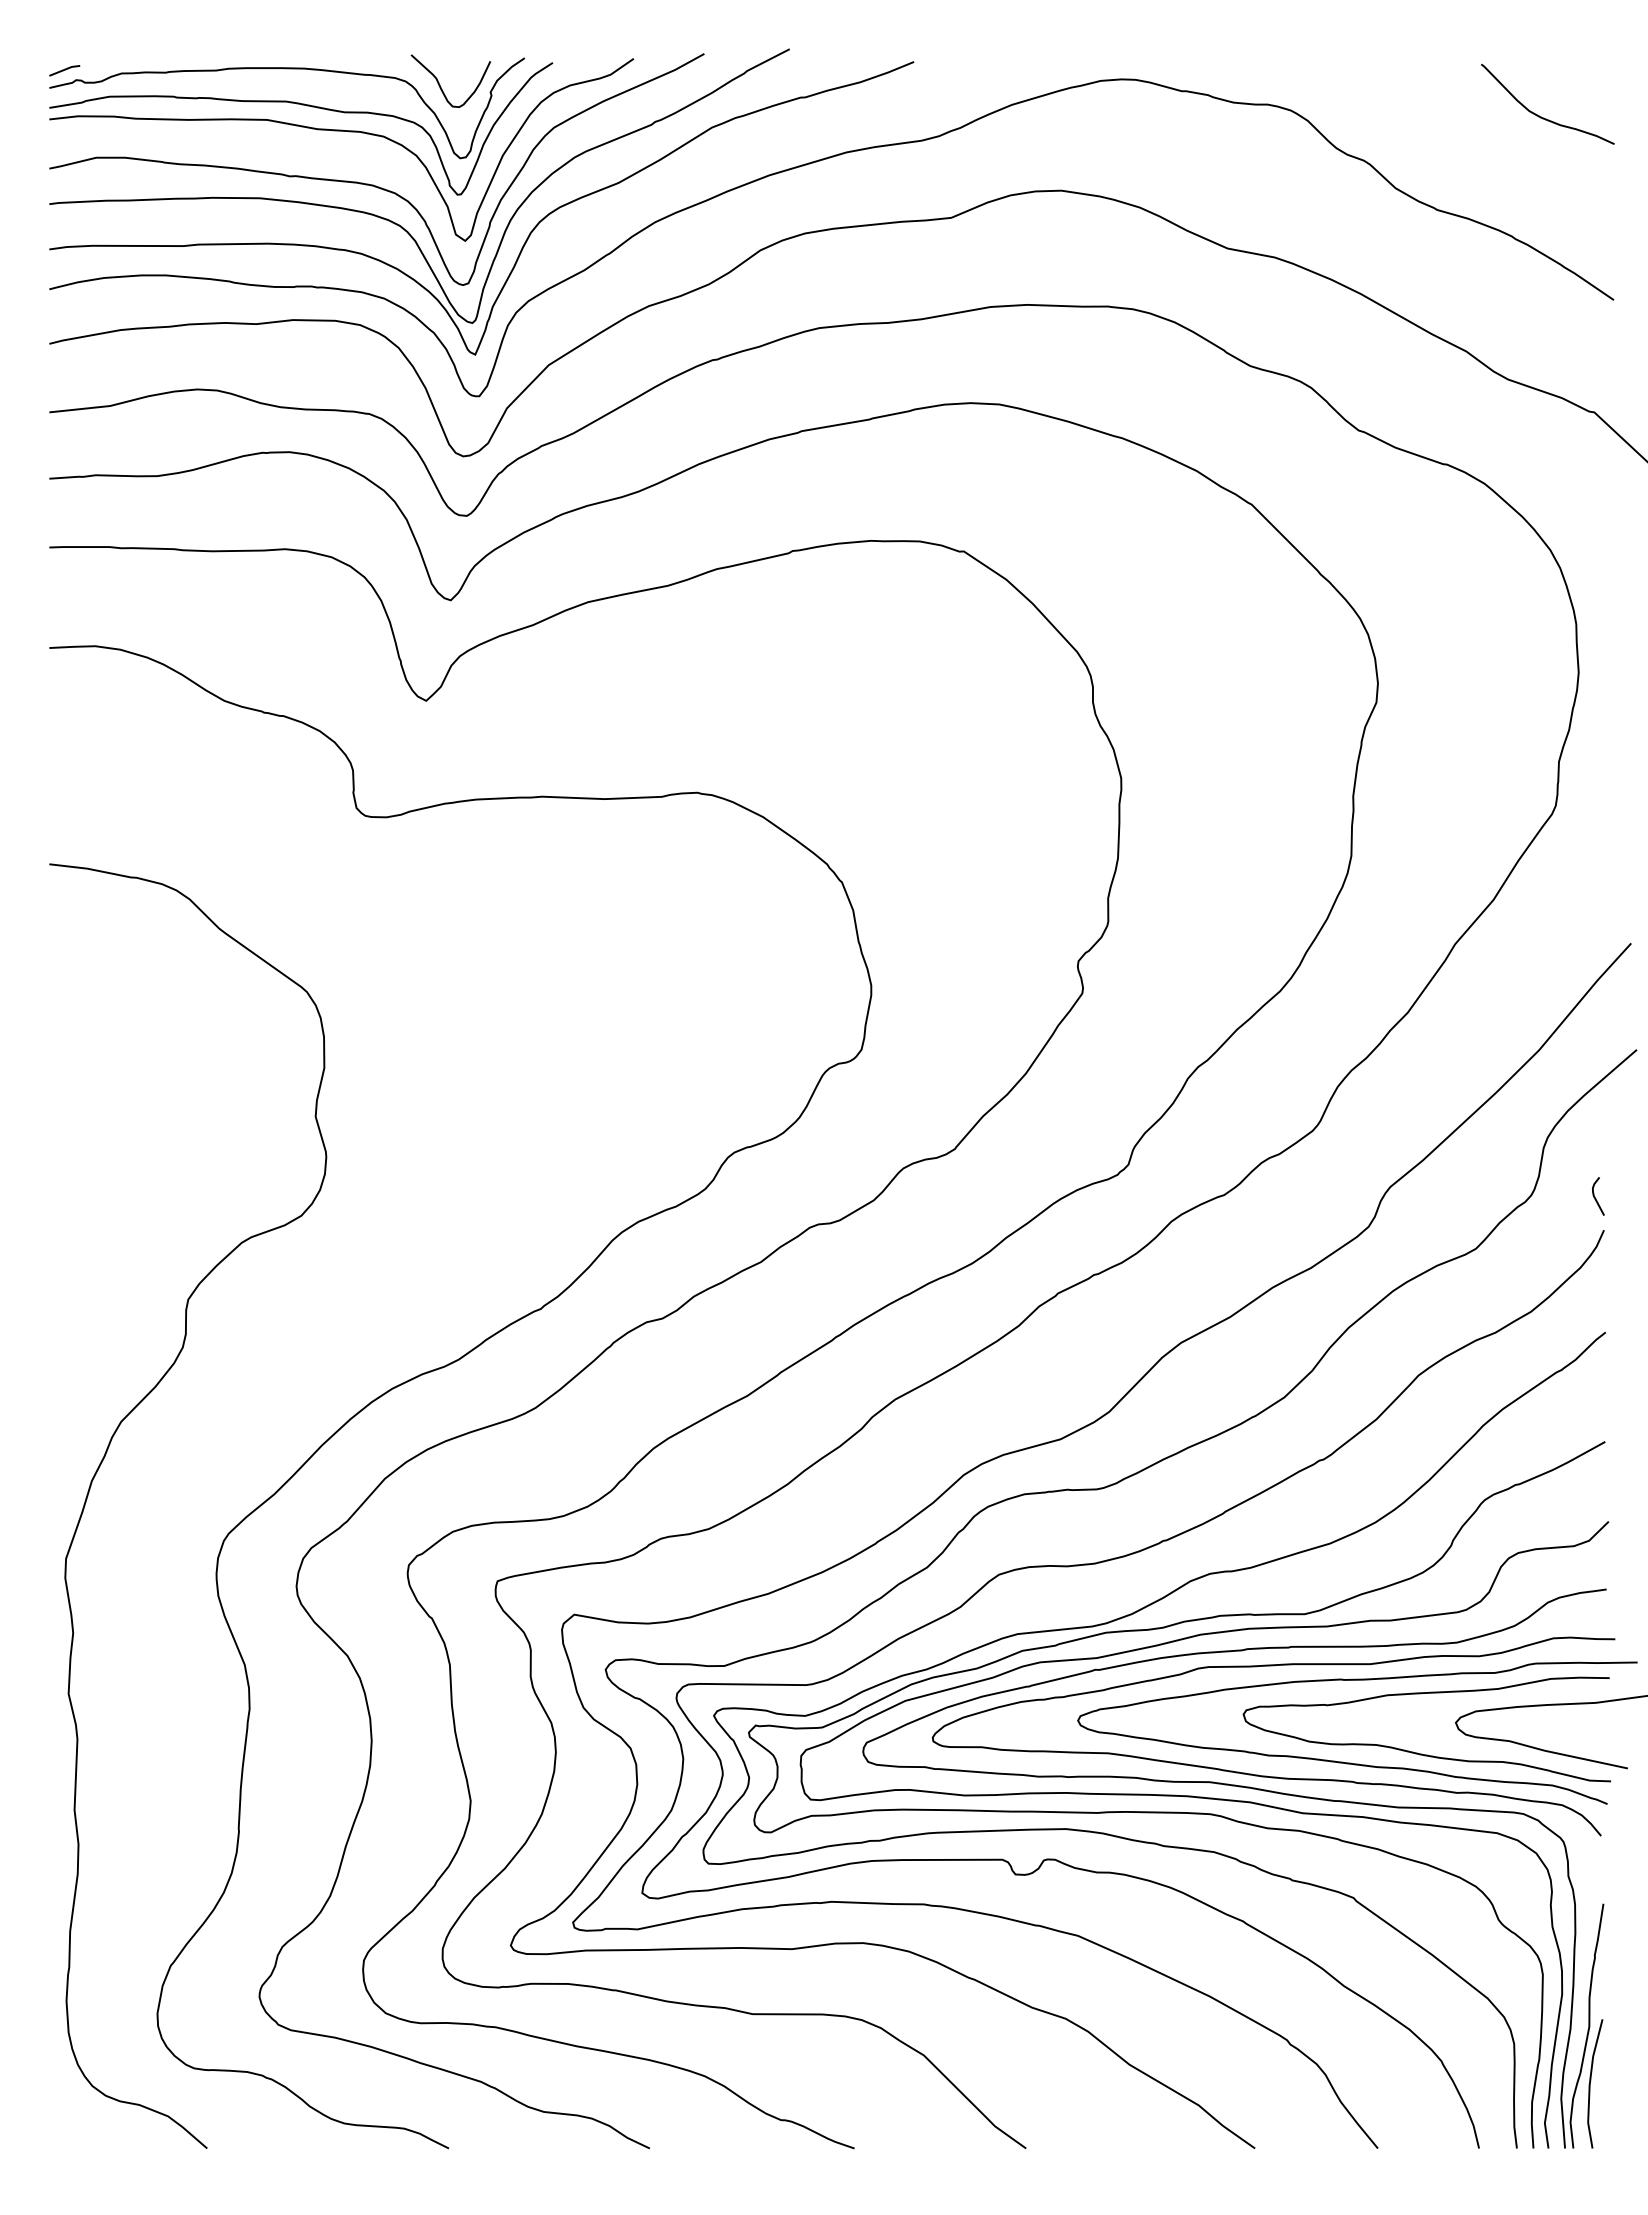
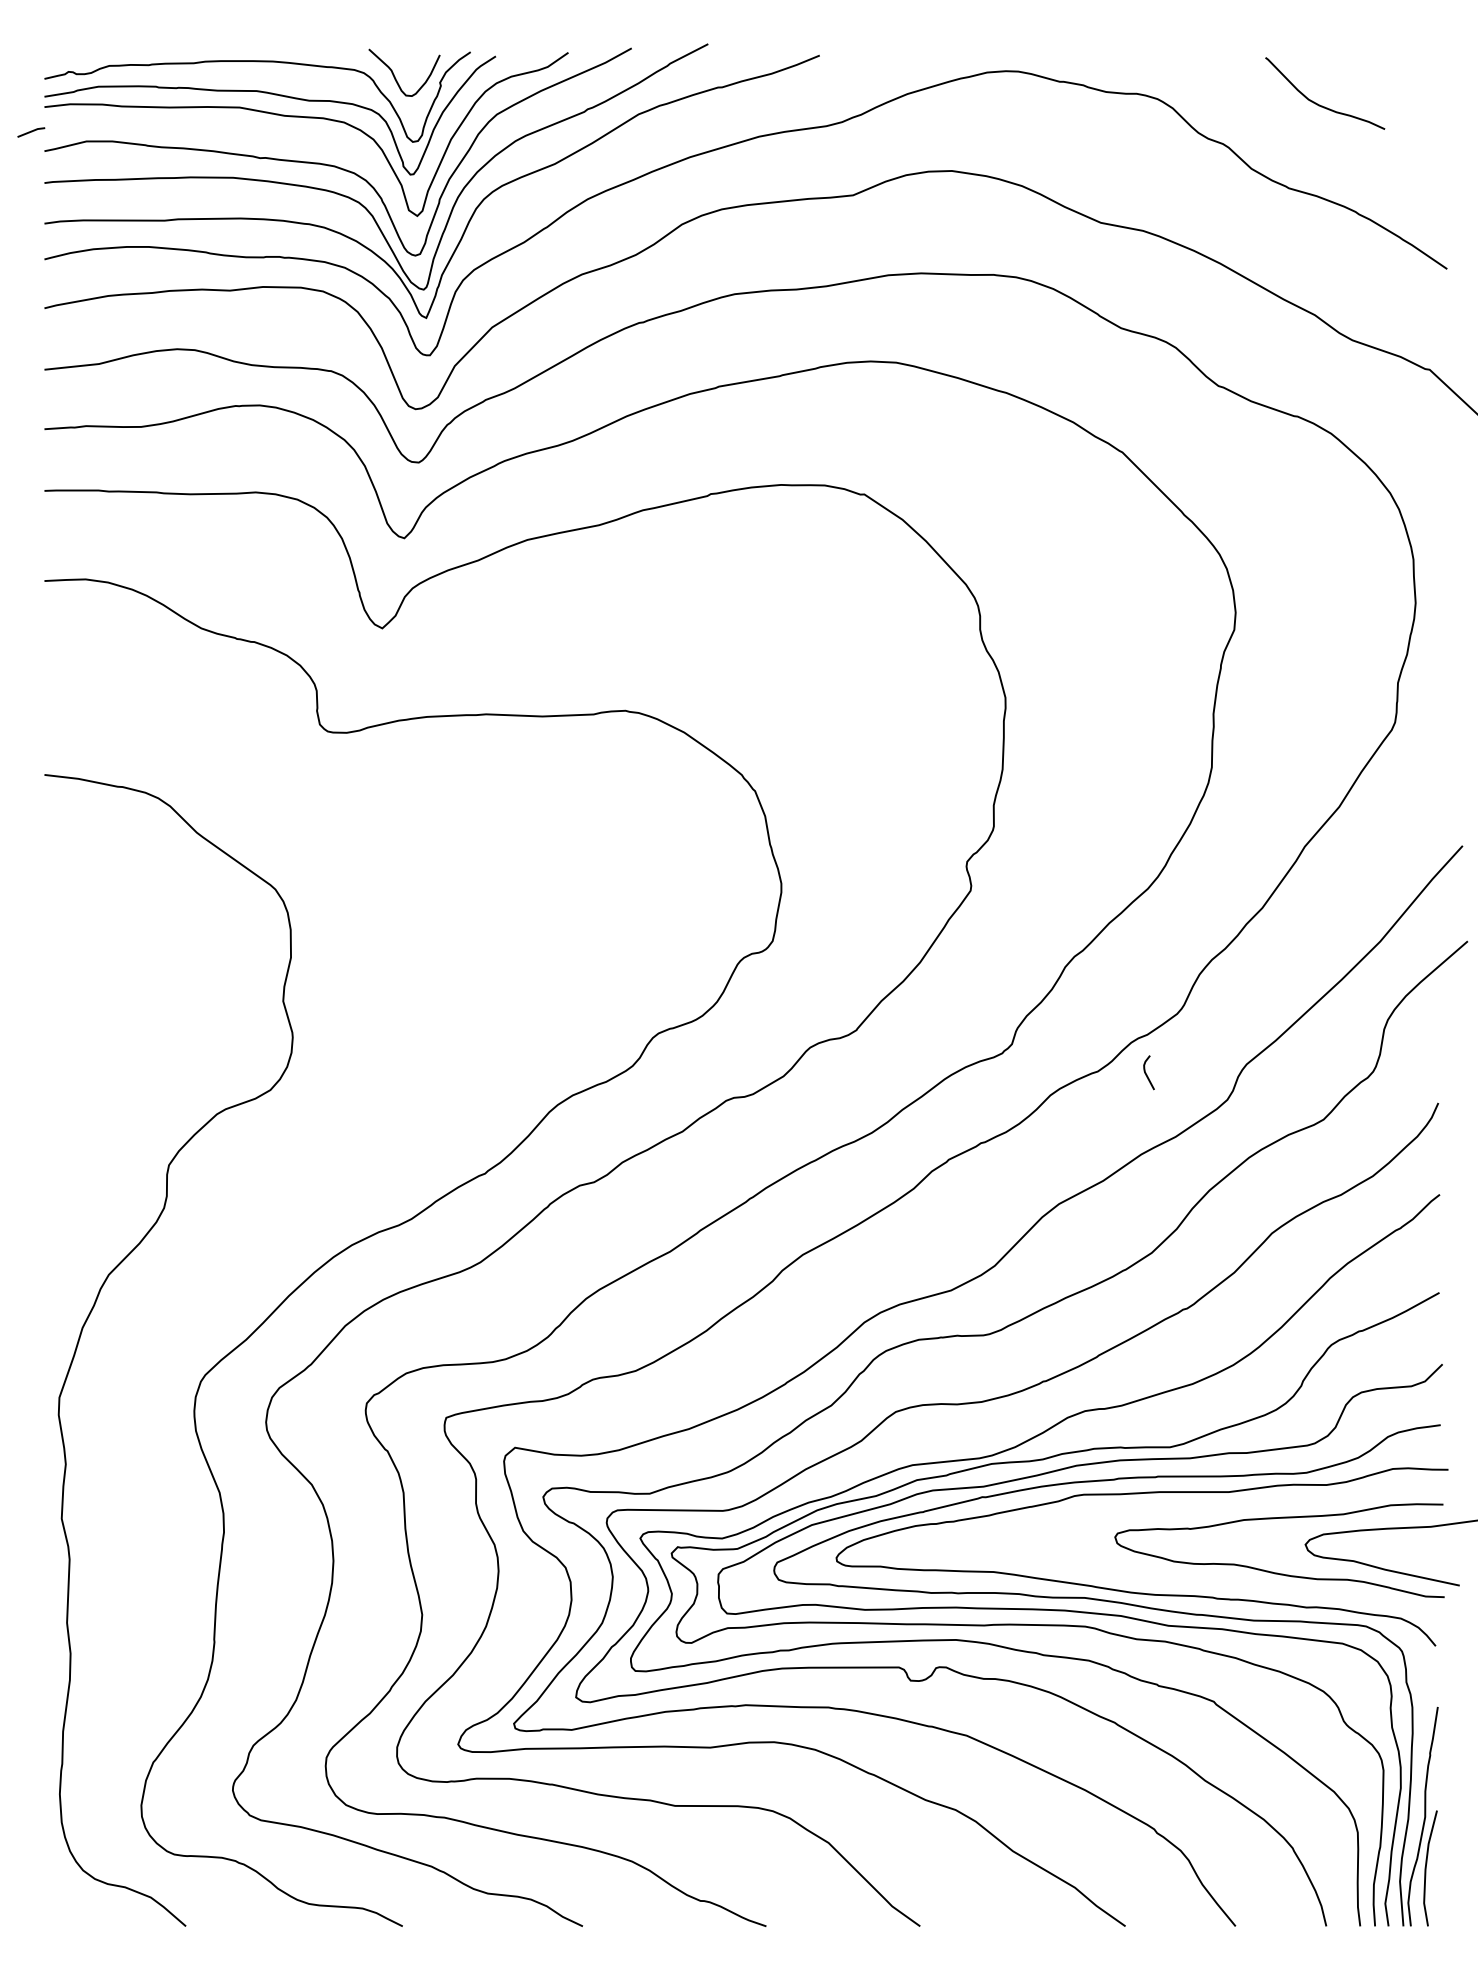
line: (64, 70) -> (31, 132), moved
curve: (1541, 116) -> (1319, 104), moved
curve: (1596, 1198) -> (1147, 1074), moved
curve: (1350, 1762) -> (1211, 1580), removed

